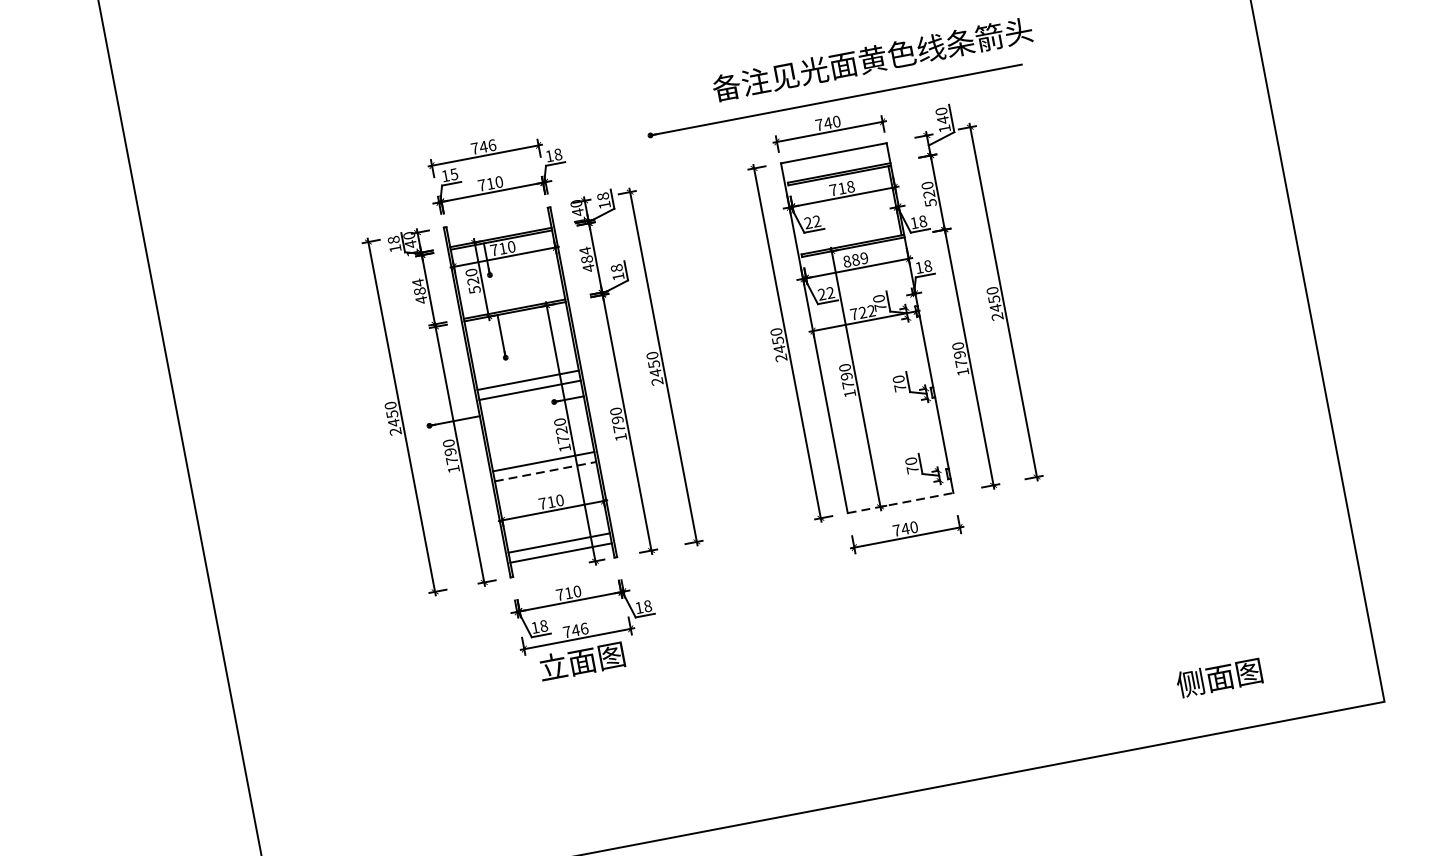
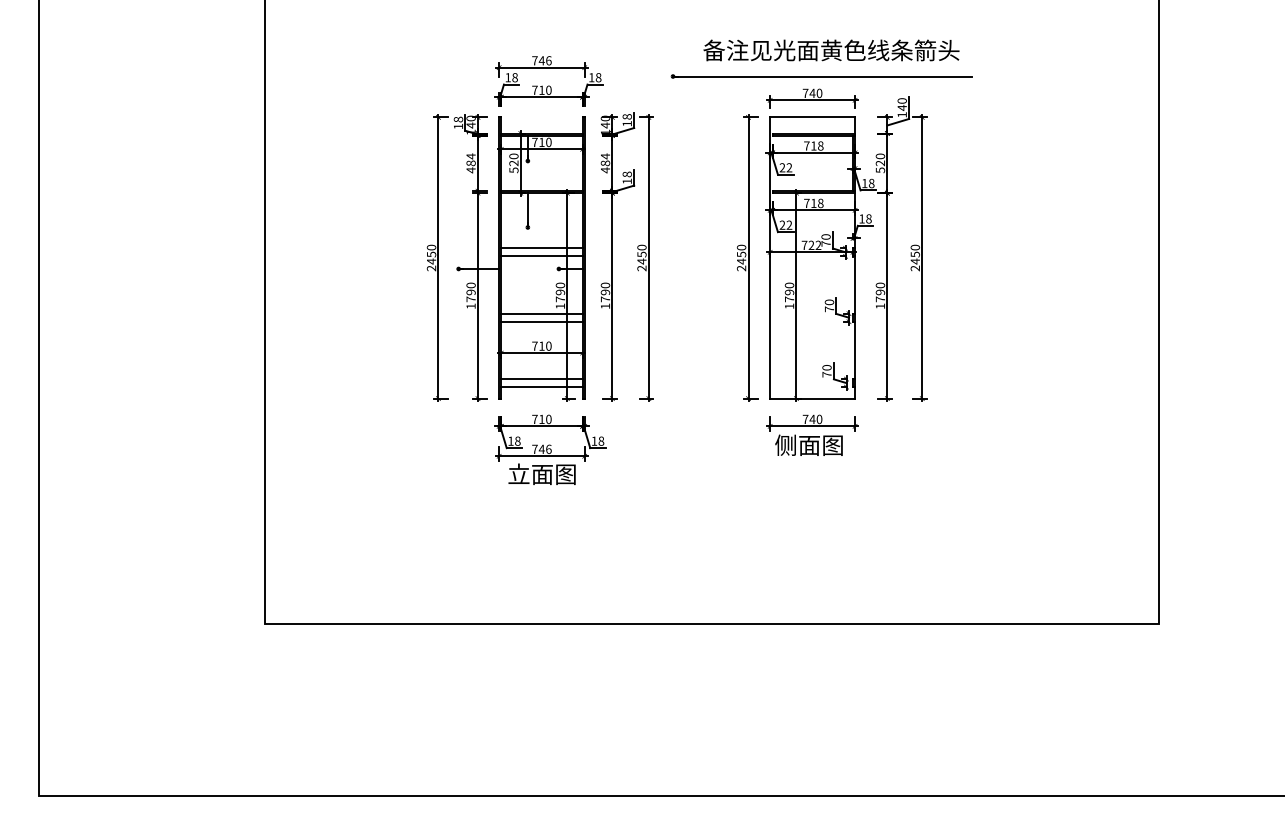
text: (872, 59) -> (831, 50), moved
text: (453, 174) -> (514, 77), 15 -> 18
text: (855, 260) -> (813, 203), 889 -> 718
text: (561, 430) -> (560, 292), 1720 -> 1790
line: (544, 471) -> (541, 321), dashed -> solid
line: (901, 502) -> (813, 398), dashed -> solid
text: (1218, 676) -> (808, 444), moved

